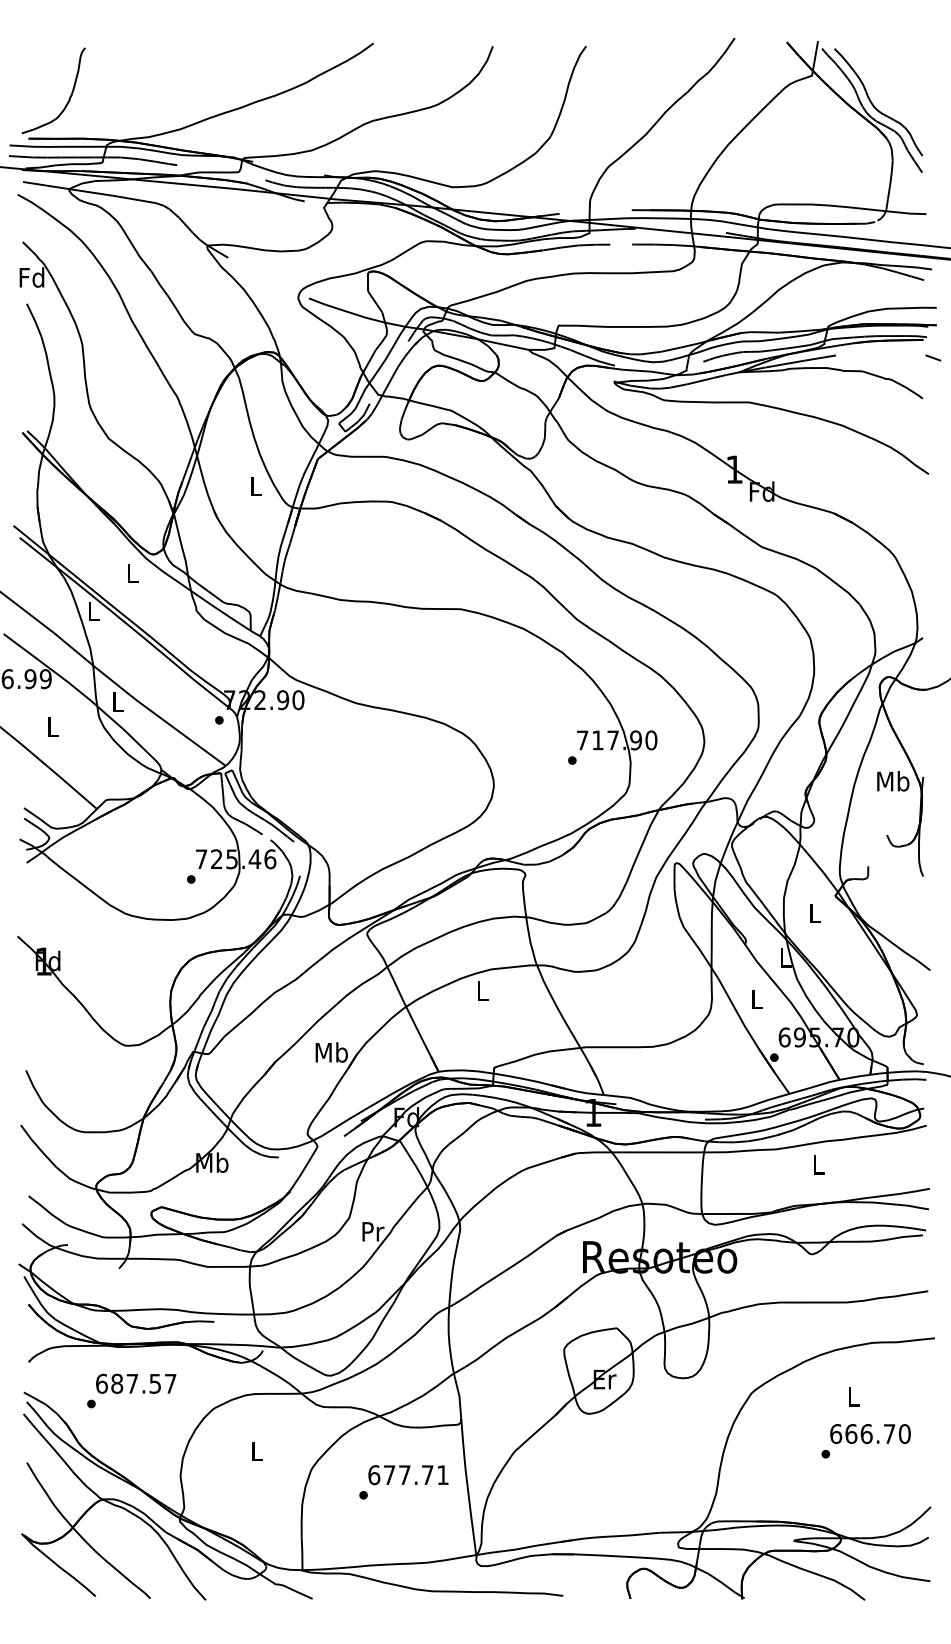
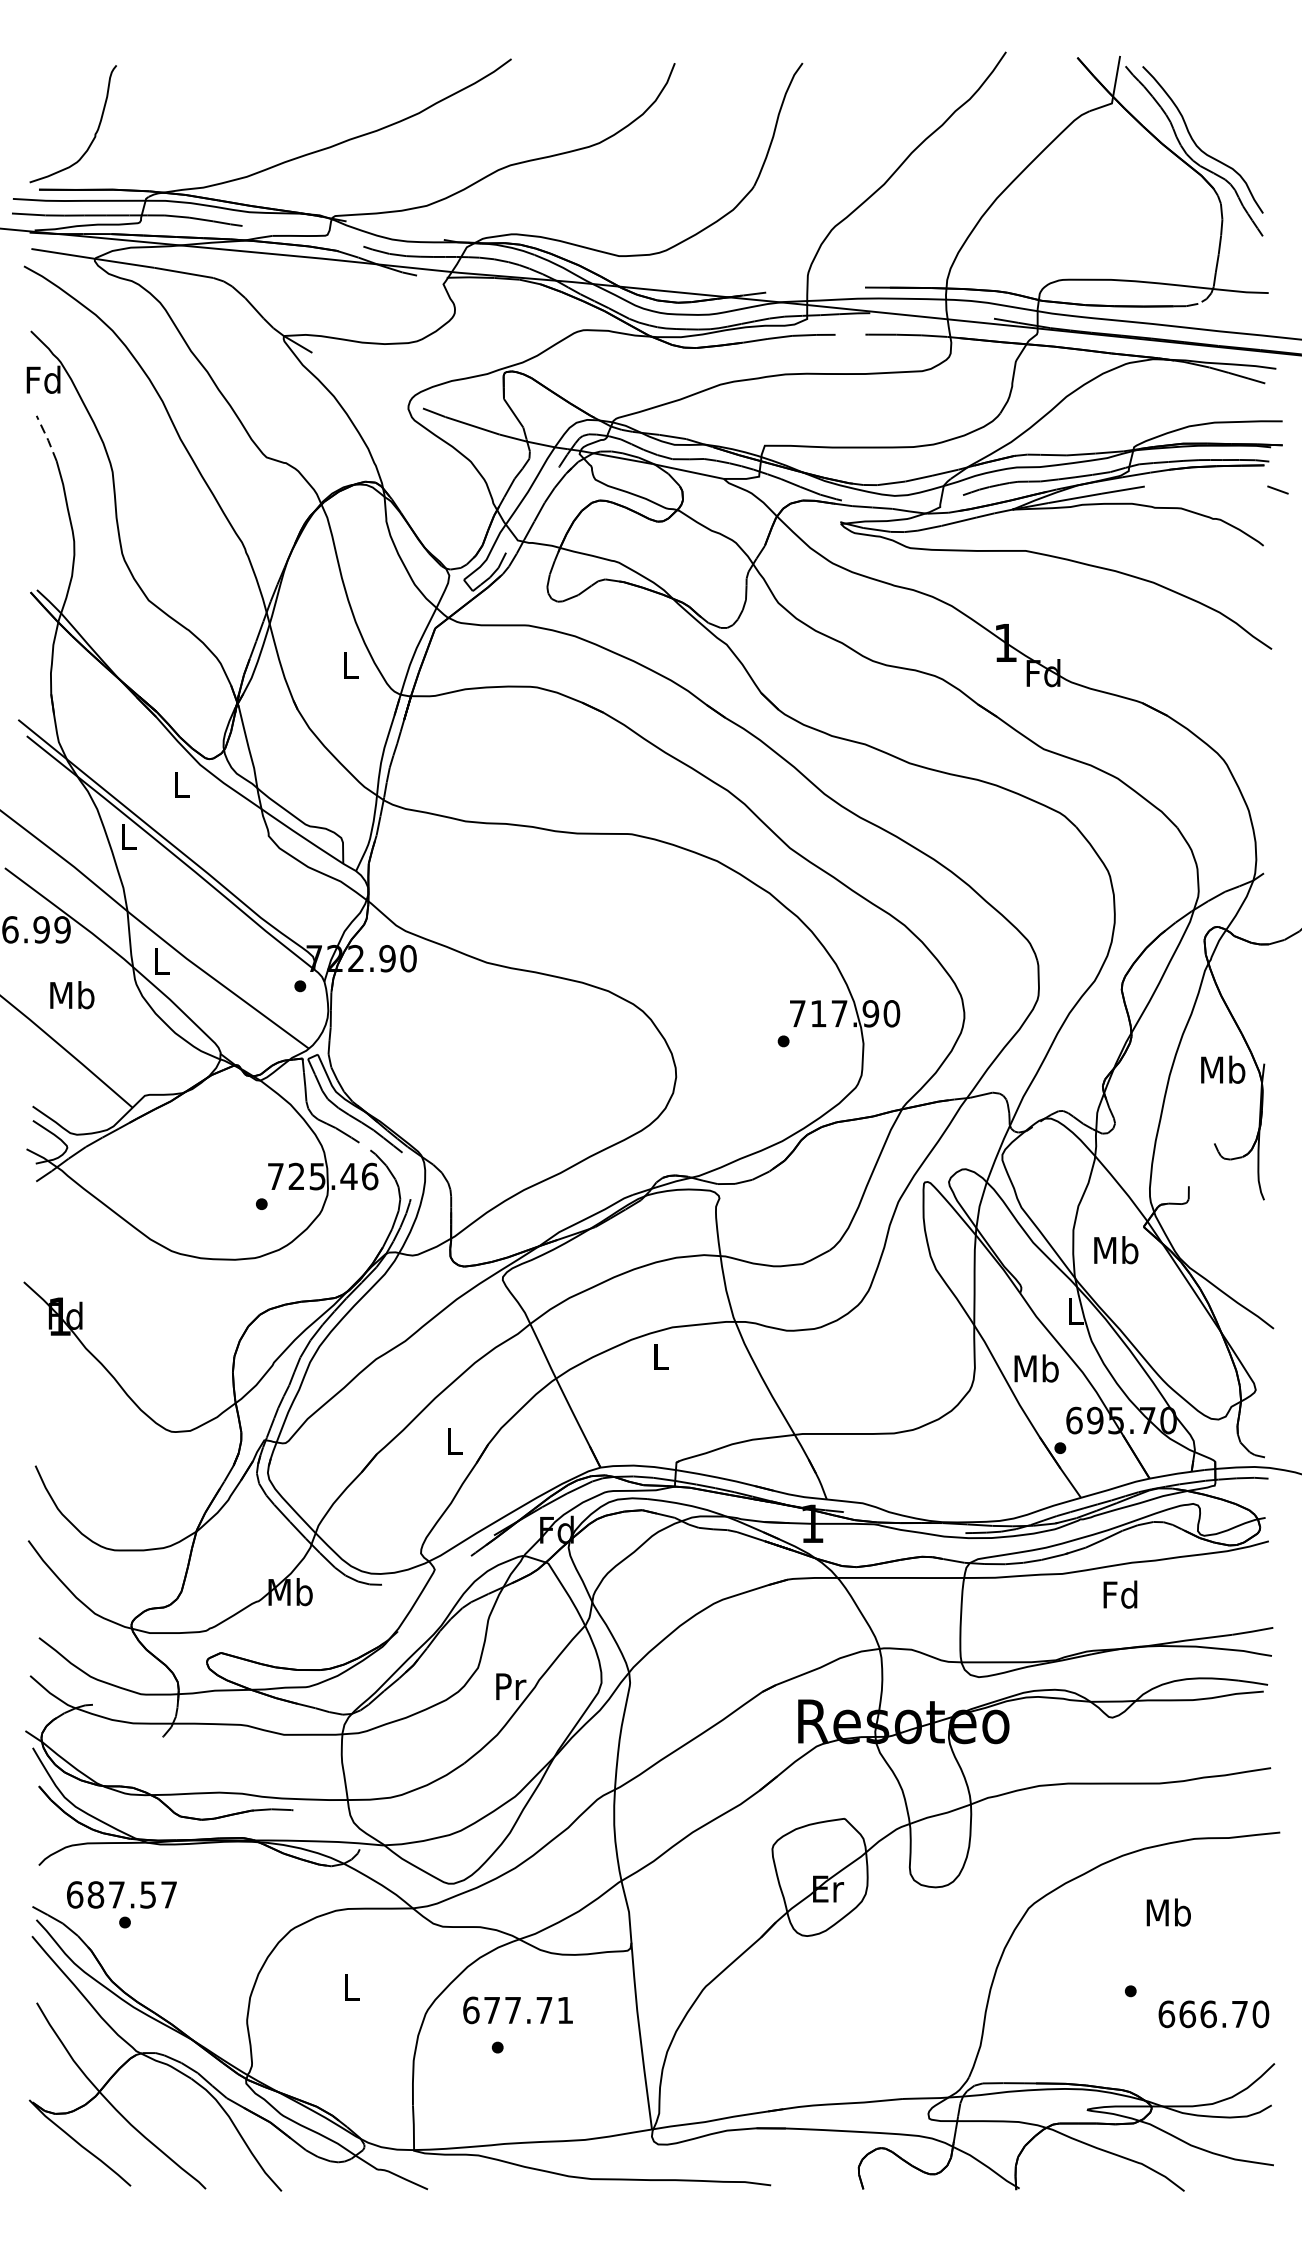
line: (34, 320) -> (47, 438), solid -> dashed
text: (52, 726) -> (71, 994), L -> Mb
text: (815, 912) -> (1116, 1249), L -> Mb
text: (757, 999) -> (1037, 1368), L -> Mb
text: (331, 1052) -> (453, 1441), Mb -> L
text: (818, 1164) -> (1120, 1594), L -> Fd
text: (136, 1383) -> (122, 1894), moved
text: (853, 1396) -> (1168, 1912), L -> Mb
text: (870, 1434) -> (1213, 2014), moved
text: (408, 1475) -> (518, 2010), moved

